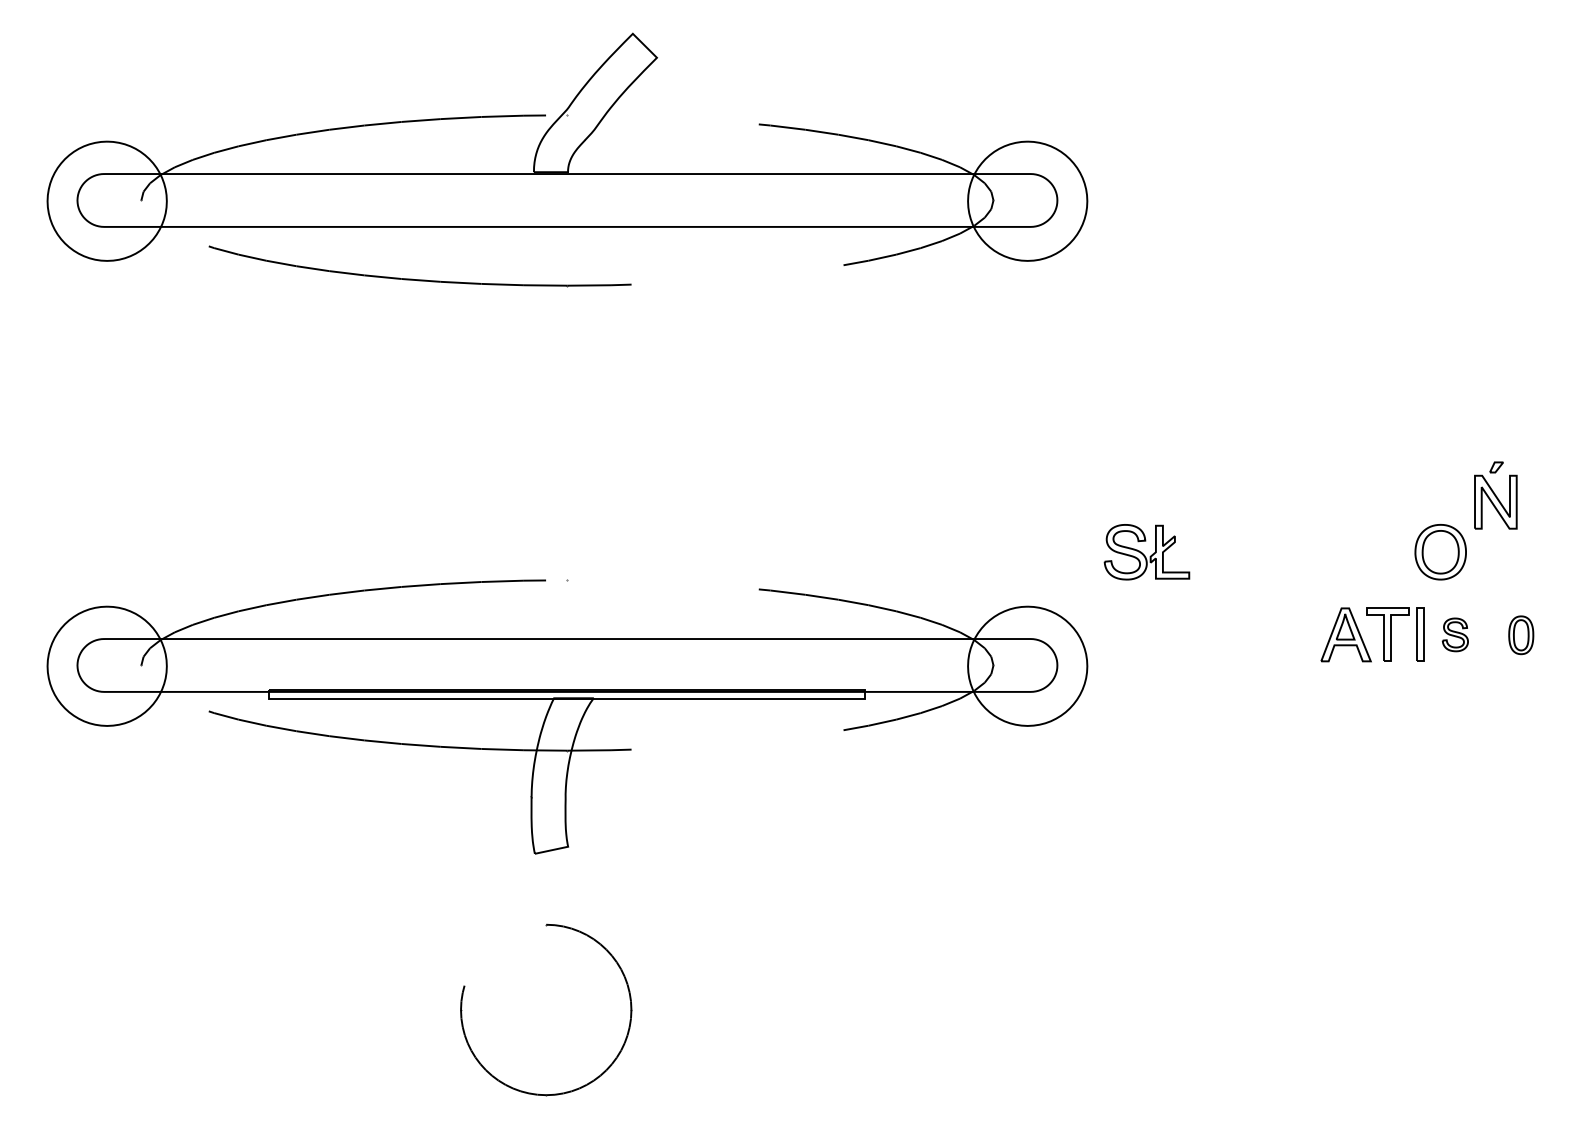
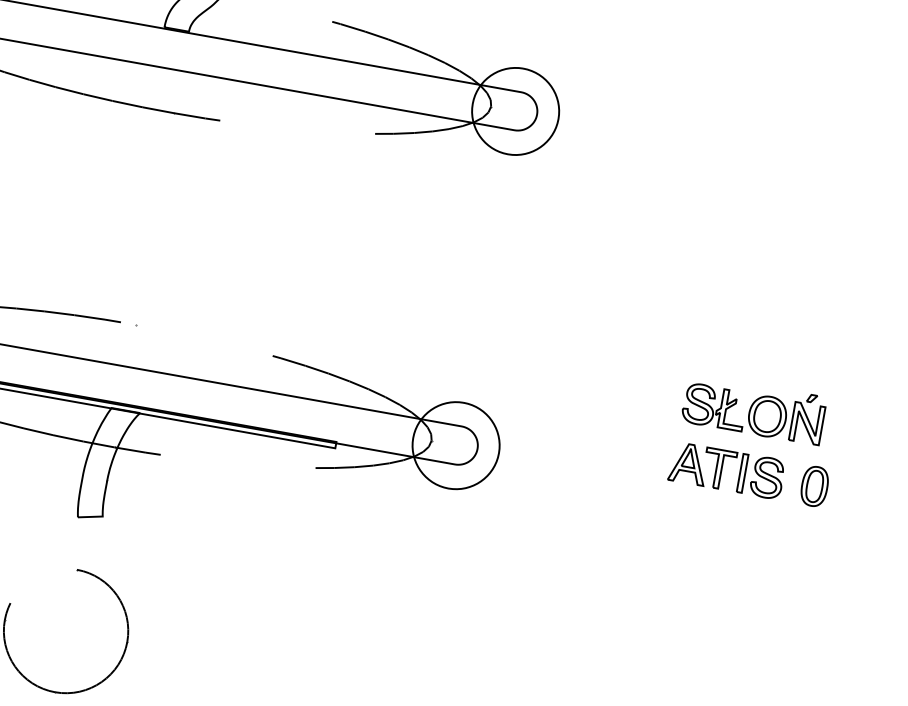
part: (1495, 495) -> (807, 418), moved
part: (1146, 552) -> (714, 407), moved
part: (1455, 634) -> (767, 477), size x1.67
part: (1521, 635) -> (814, 486), size x1.43

